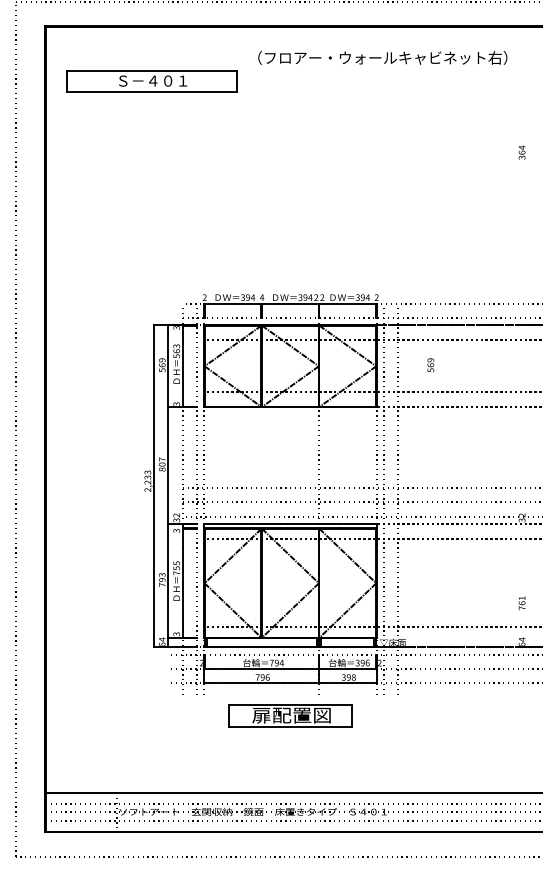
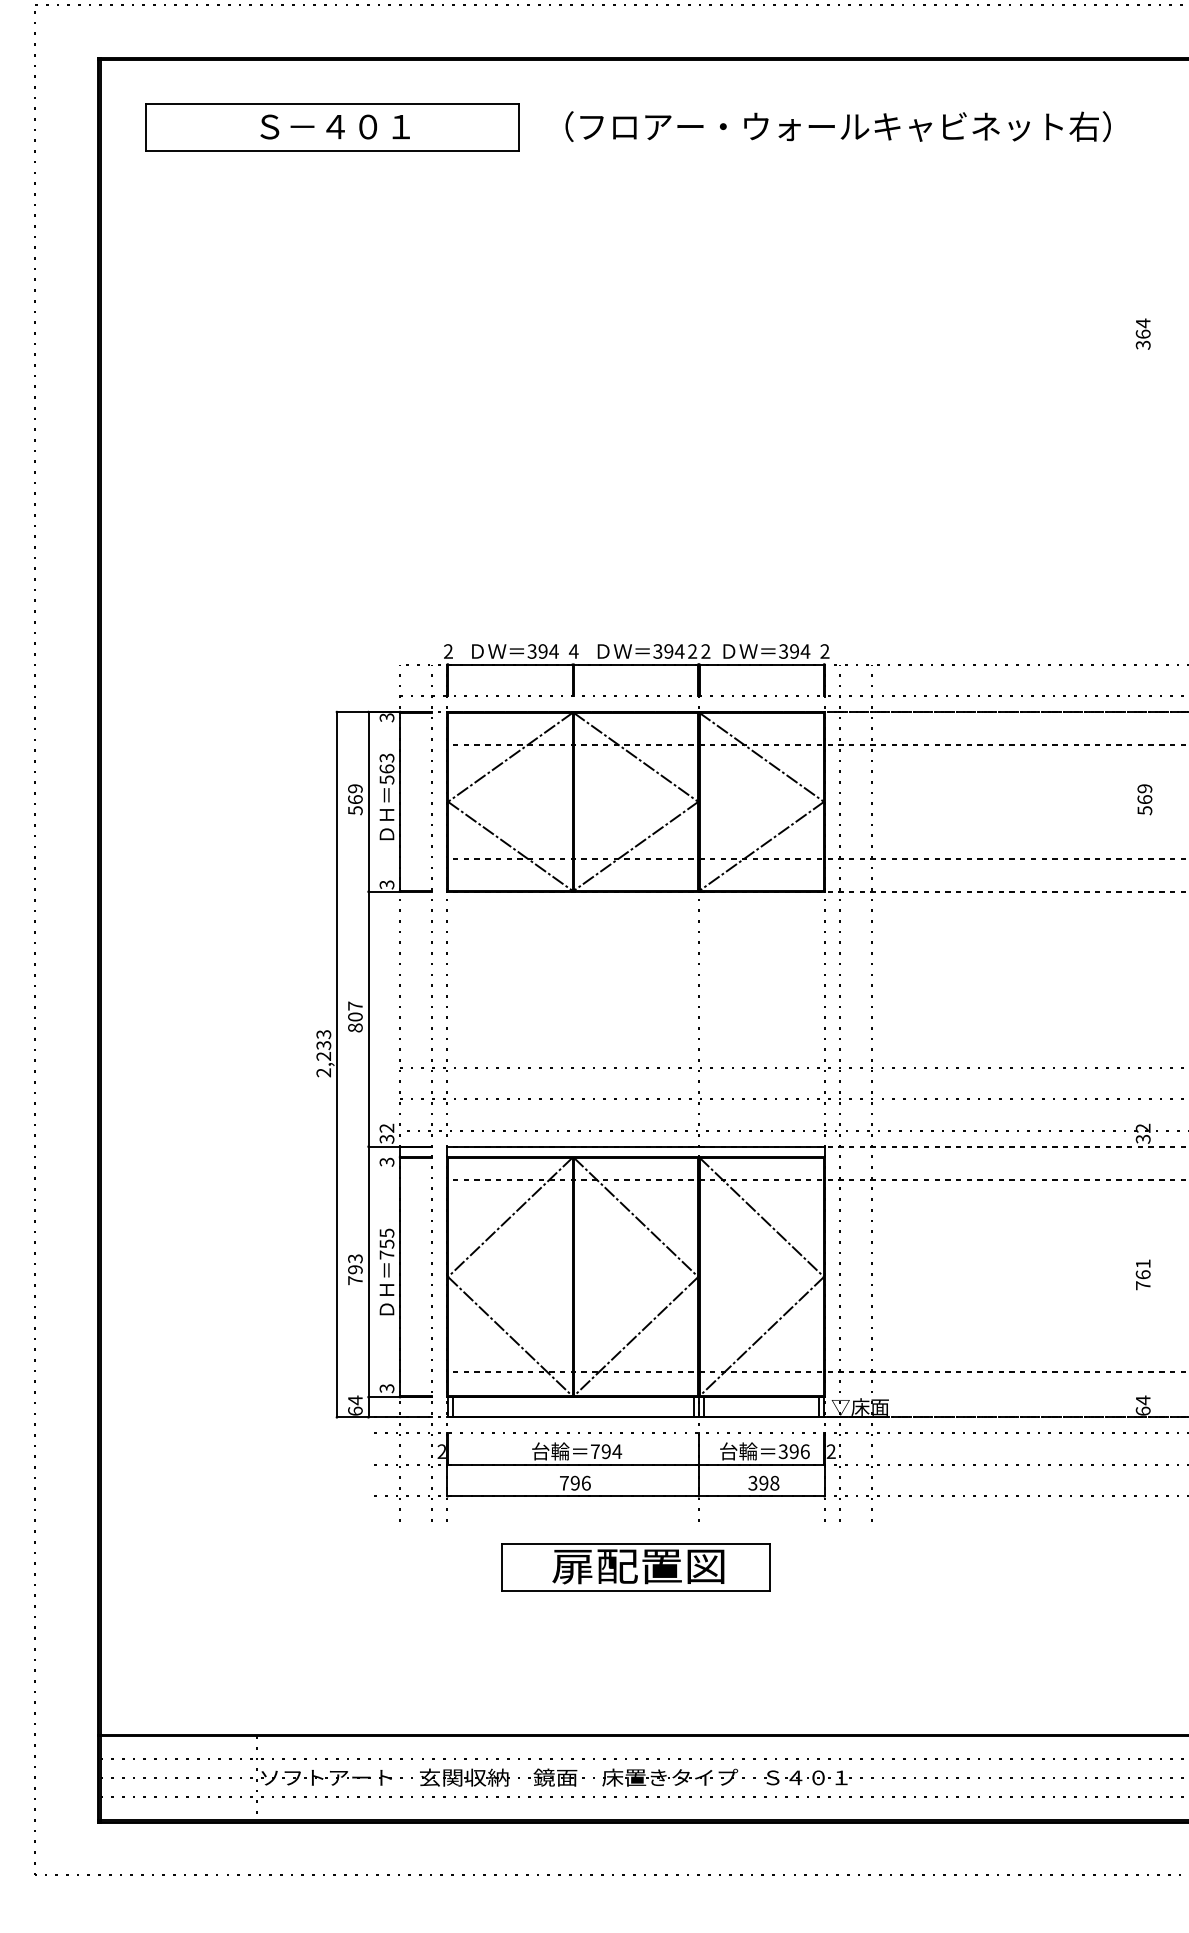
part: (151, 81) -> (331, 127), moved
text: (430, 365) -> (1144, 800), moved
text: (521, 603) -> (1141, 1275), moved

